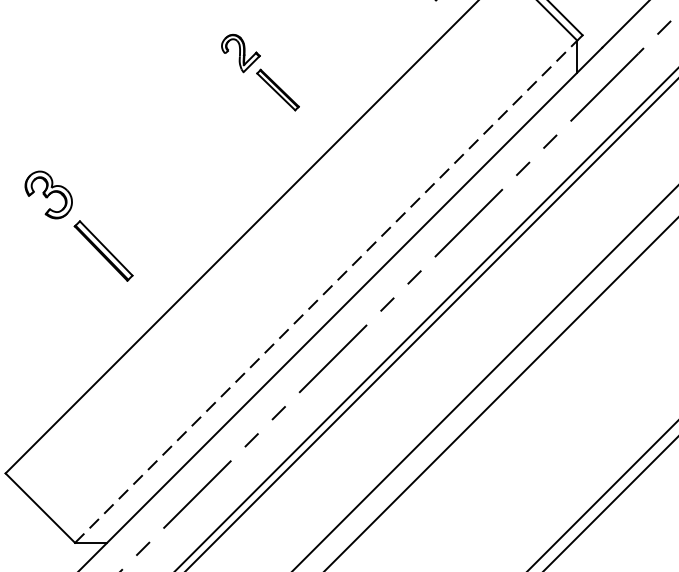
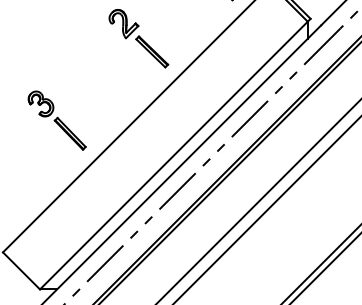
part: (259, 72) -> (138, 38), size x1.43
part: (77, 225) -> (56, 120), moved
line: (327, 291) -> (174, 155), dashed -> solid

